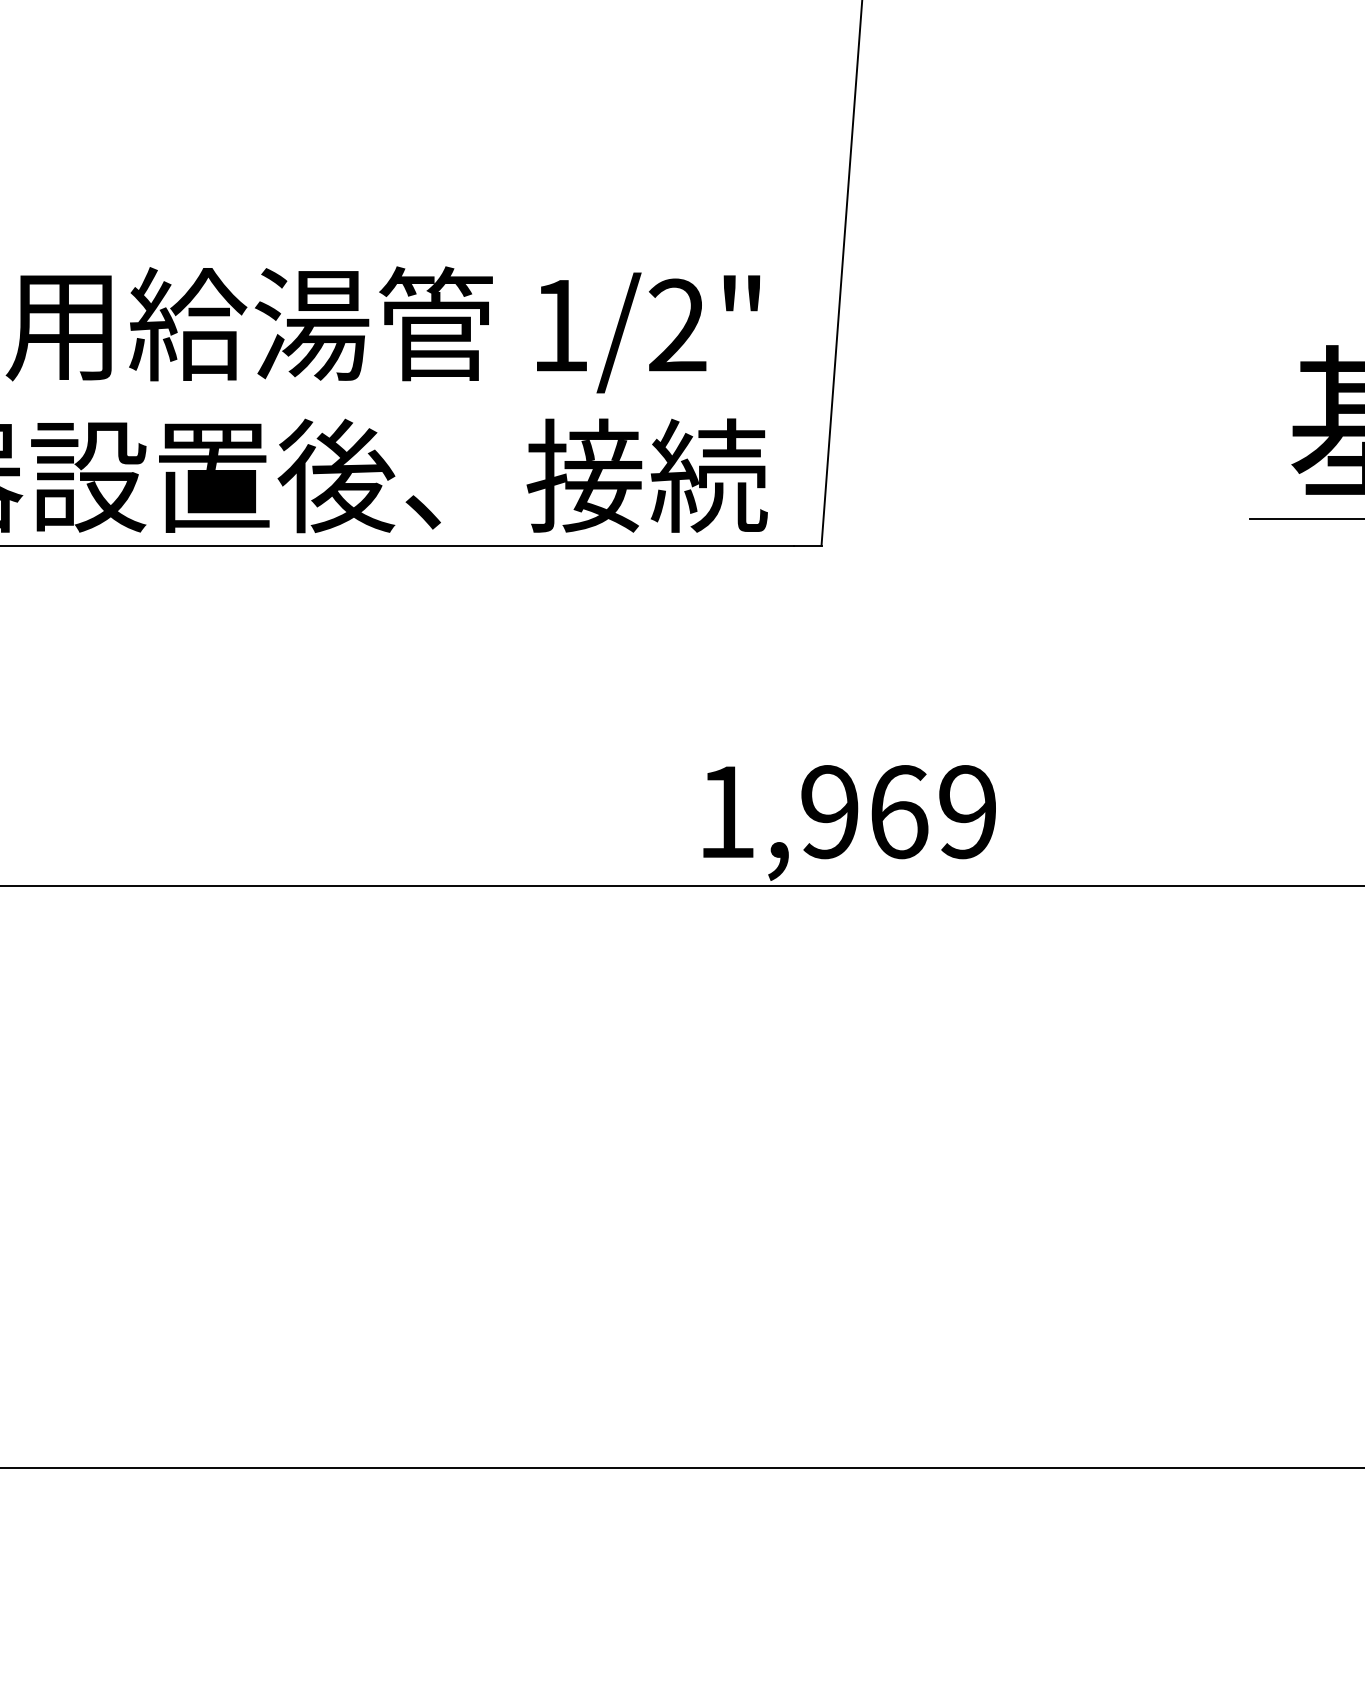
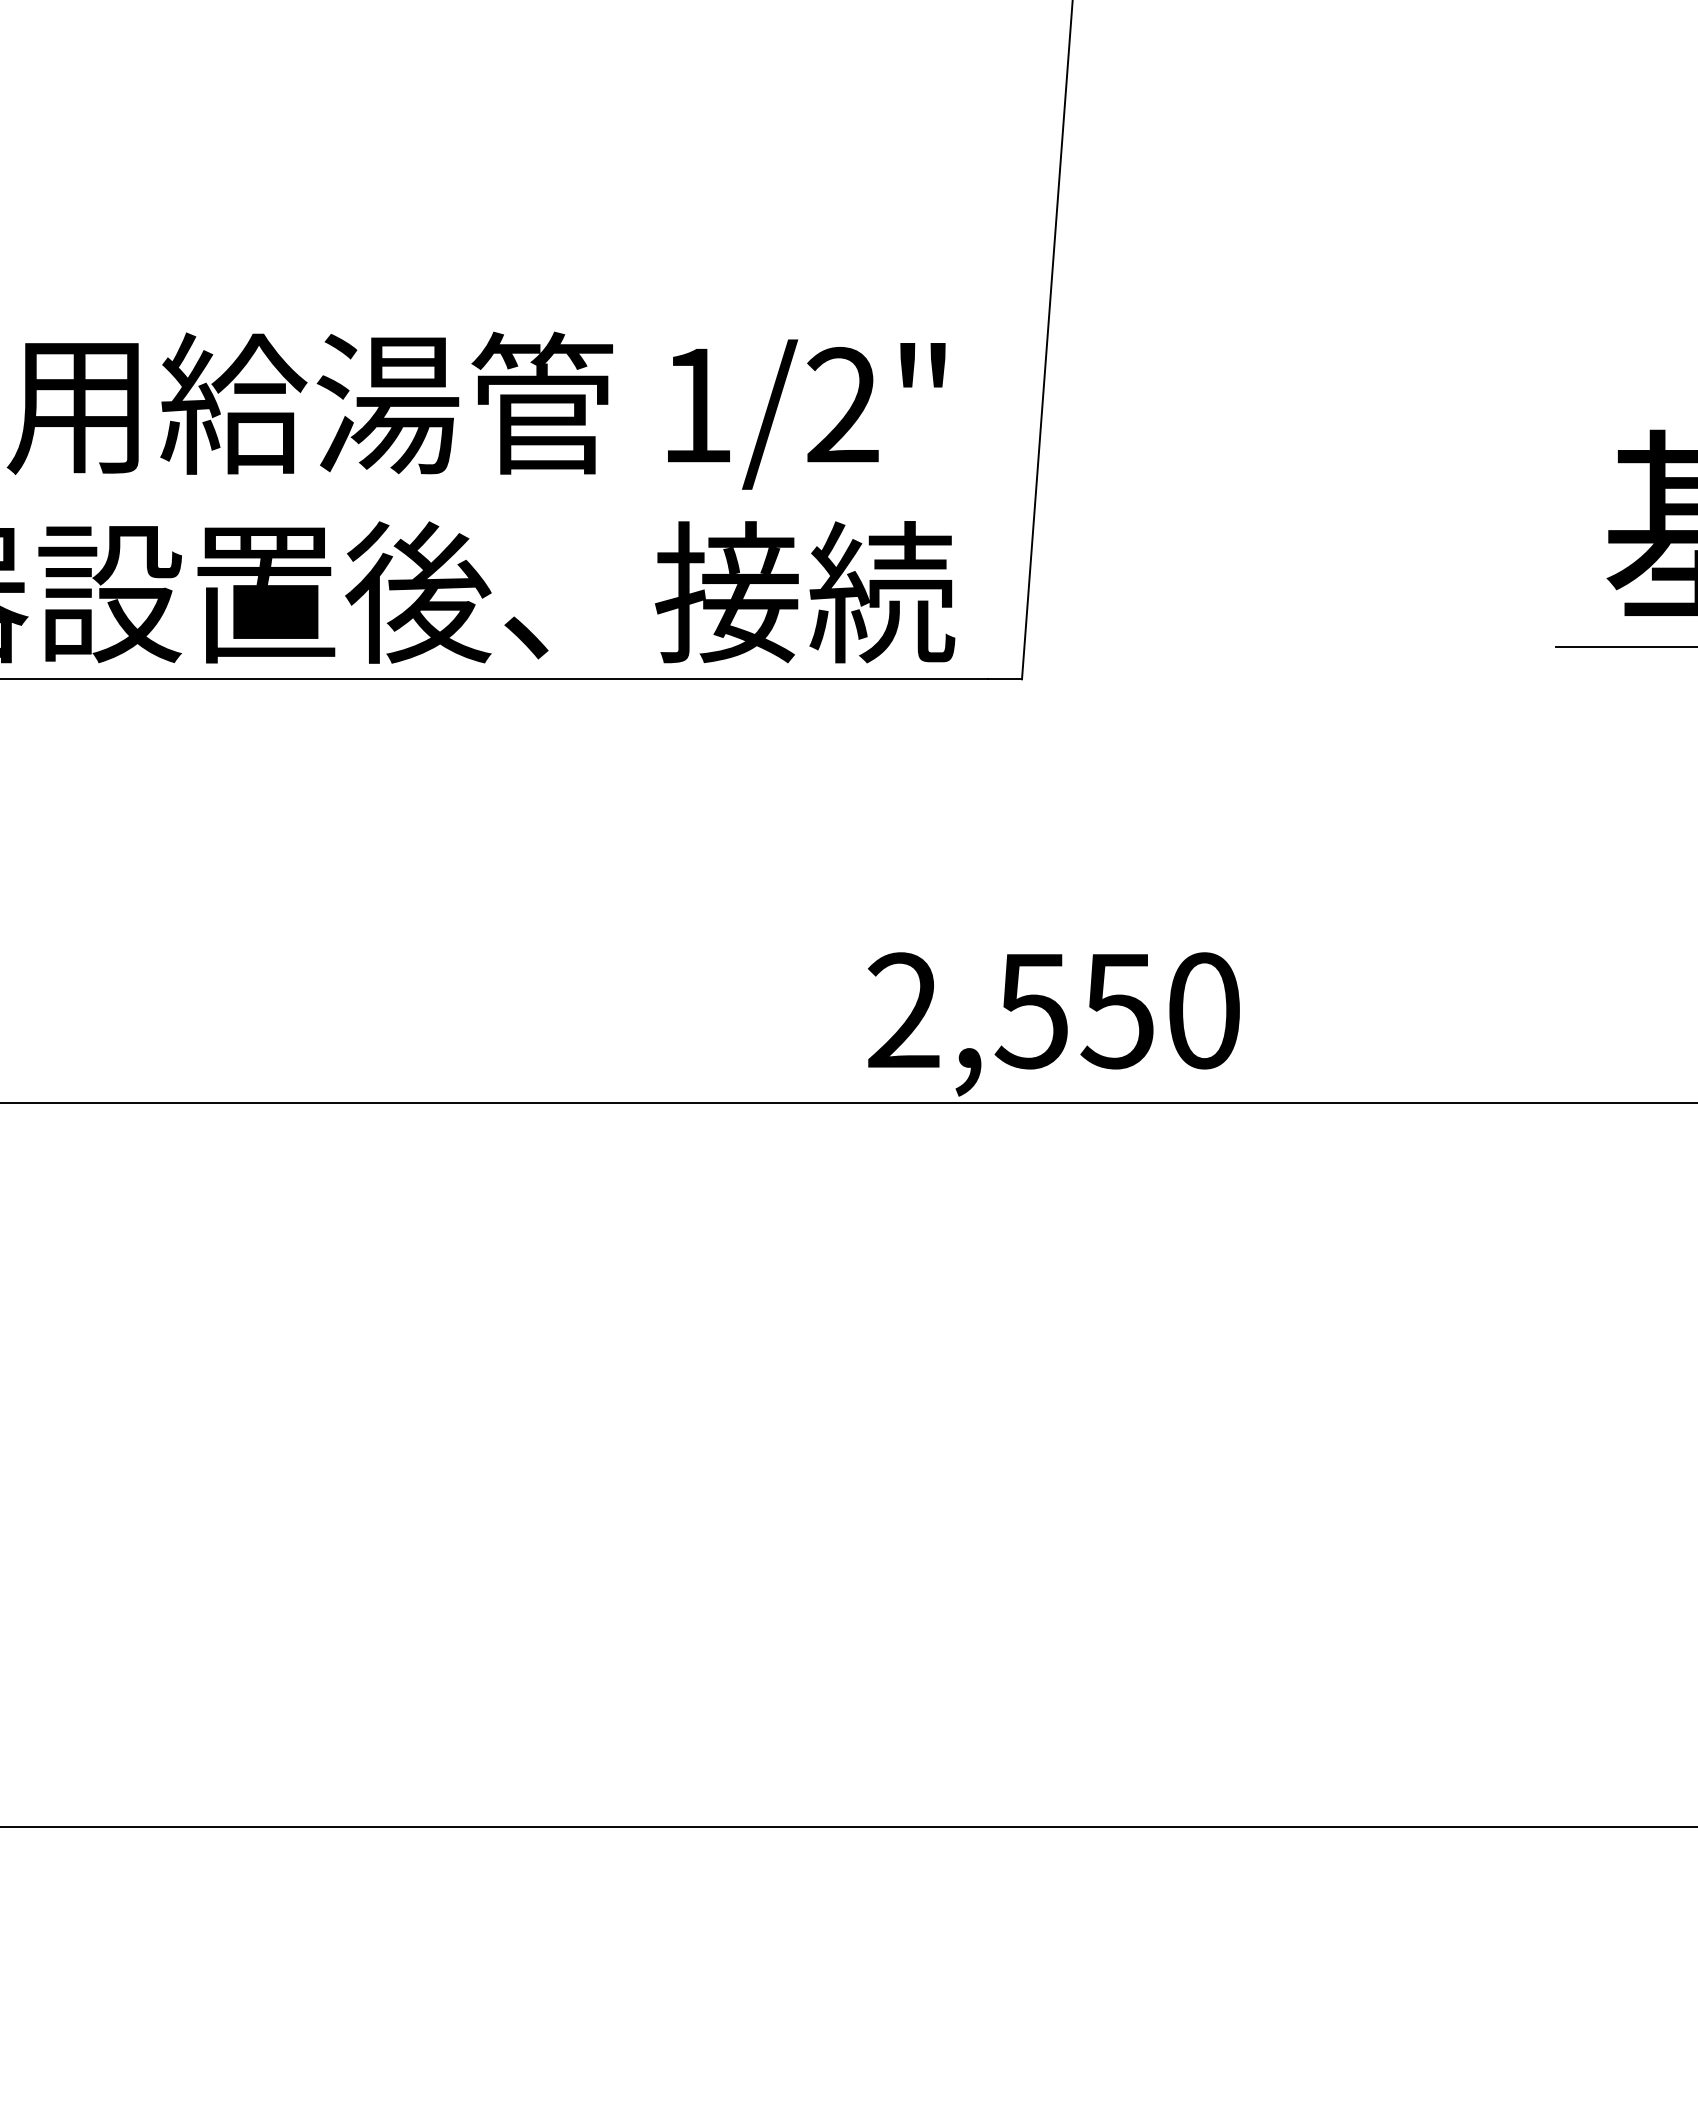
text: (846, 811) -> (1053, 1010), 1,969 -> 2,550

